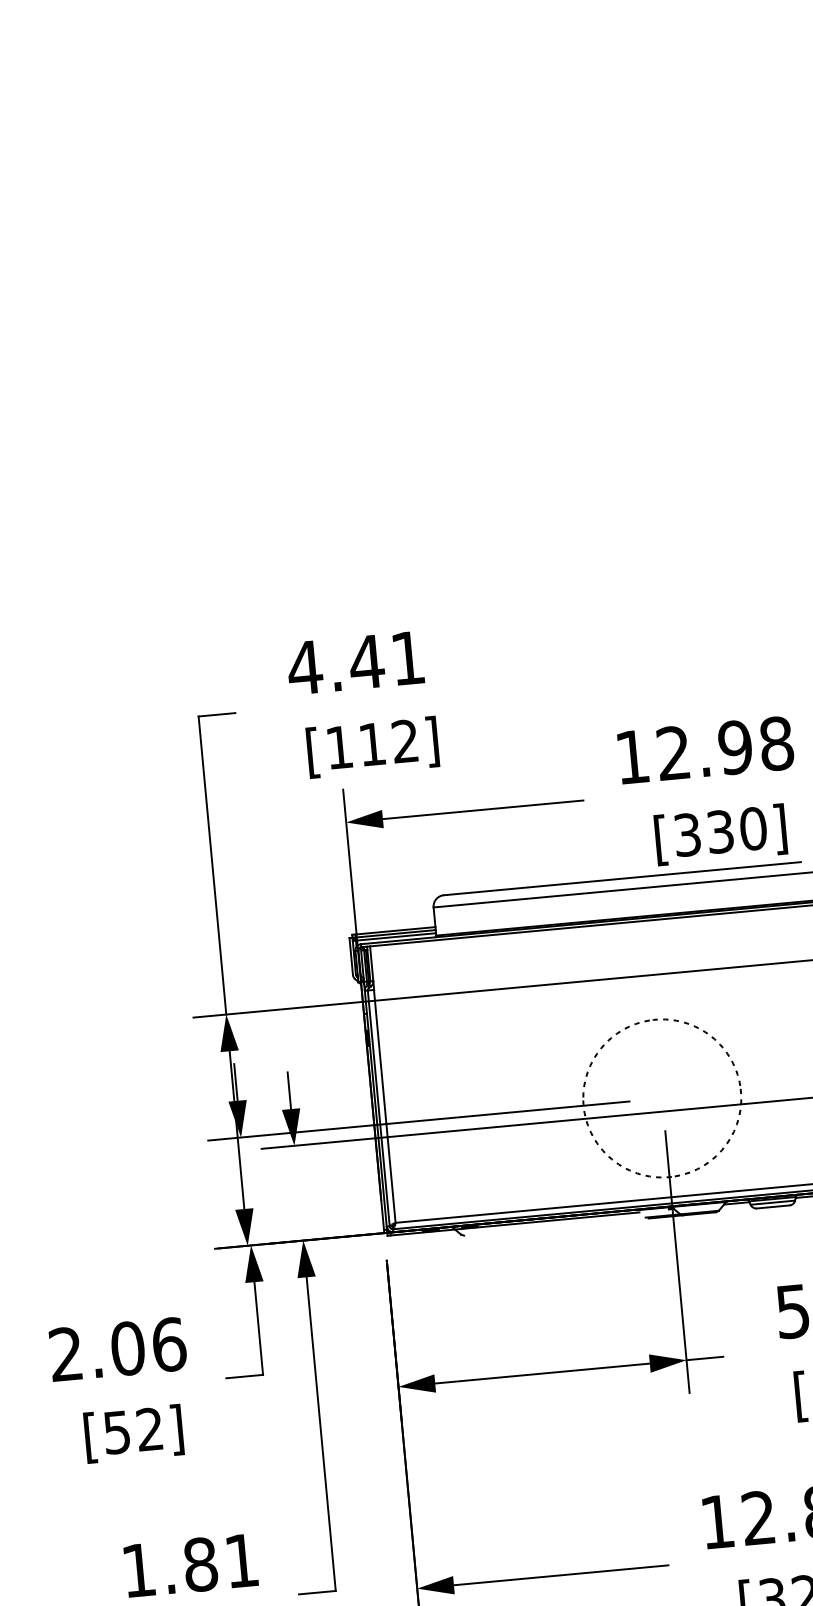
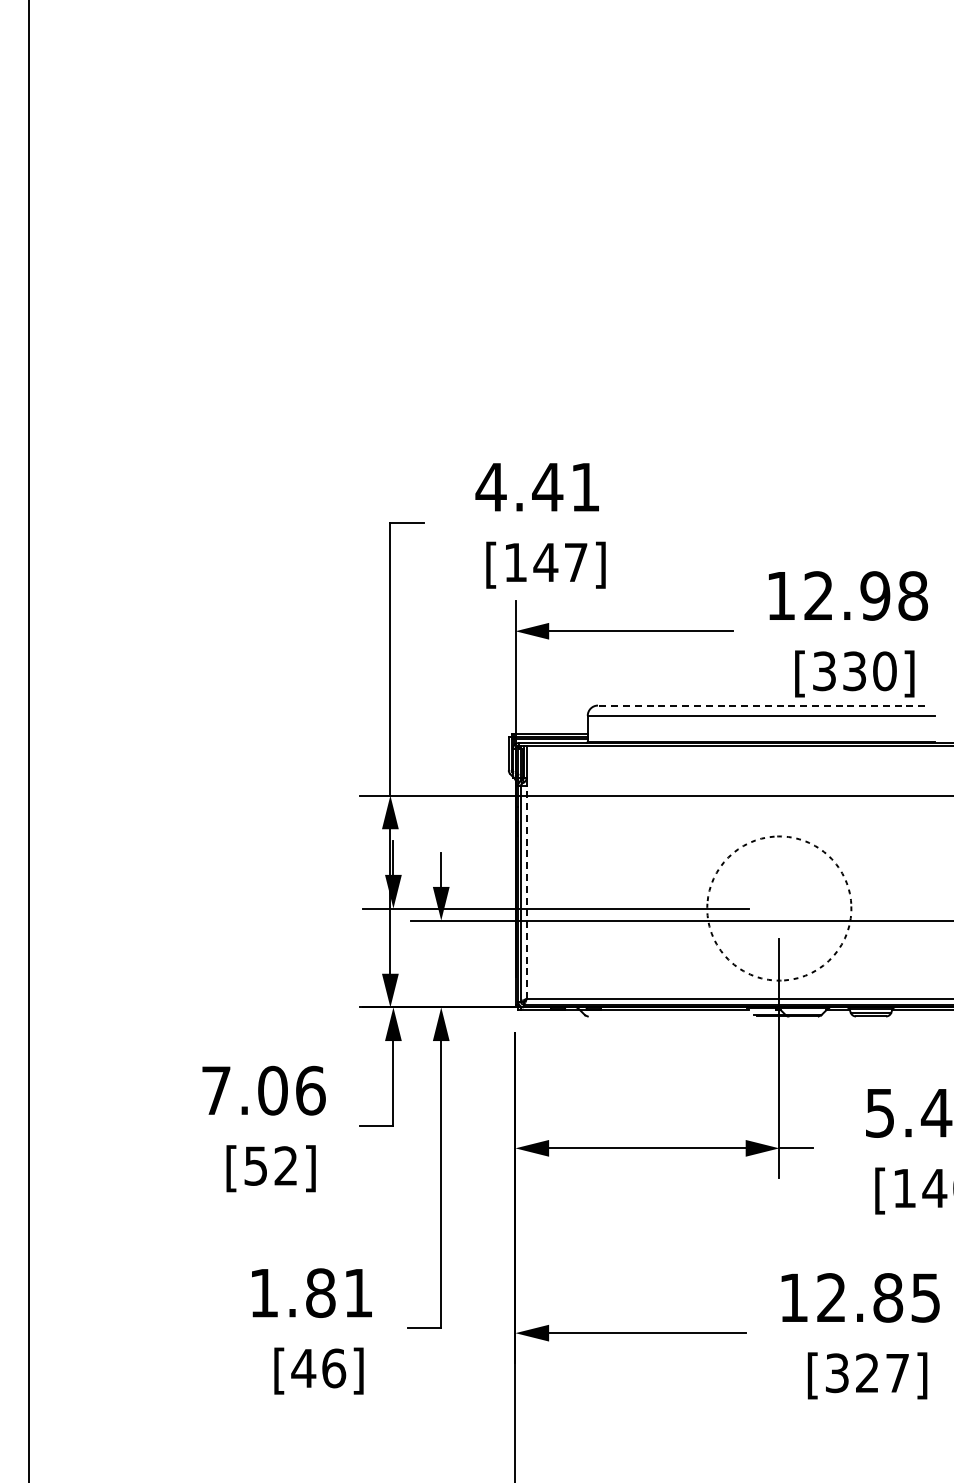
text: (388, 741) -> (560, 561), [112] -> [147]
line: (622, 878) -> (761, 705), solid -> dashed
line: (384, 1106) -> (526, 892), solid -> dashed
text: (66, 1352) -> (216, 1089), 2.06 -> 7.06

